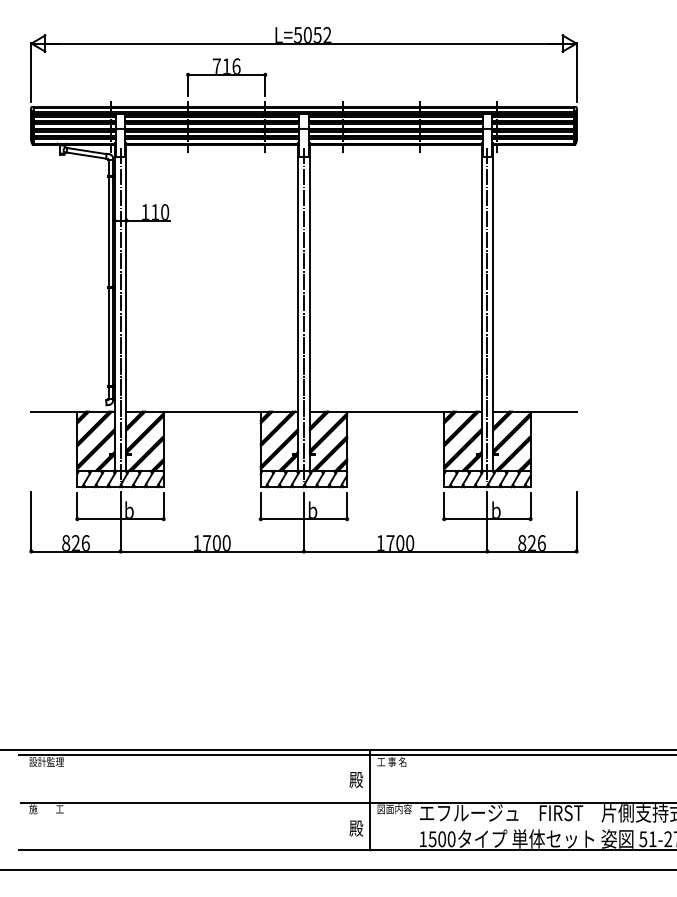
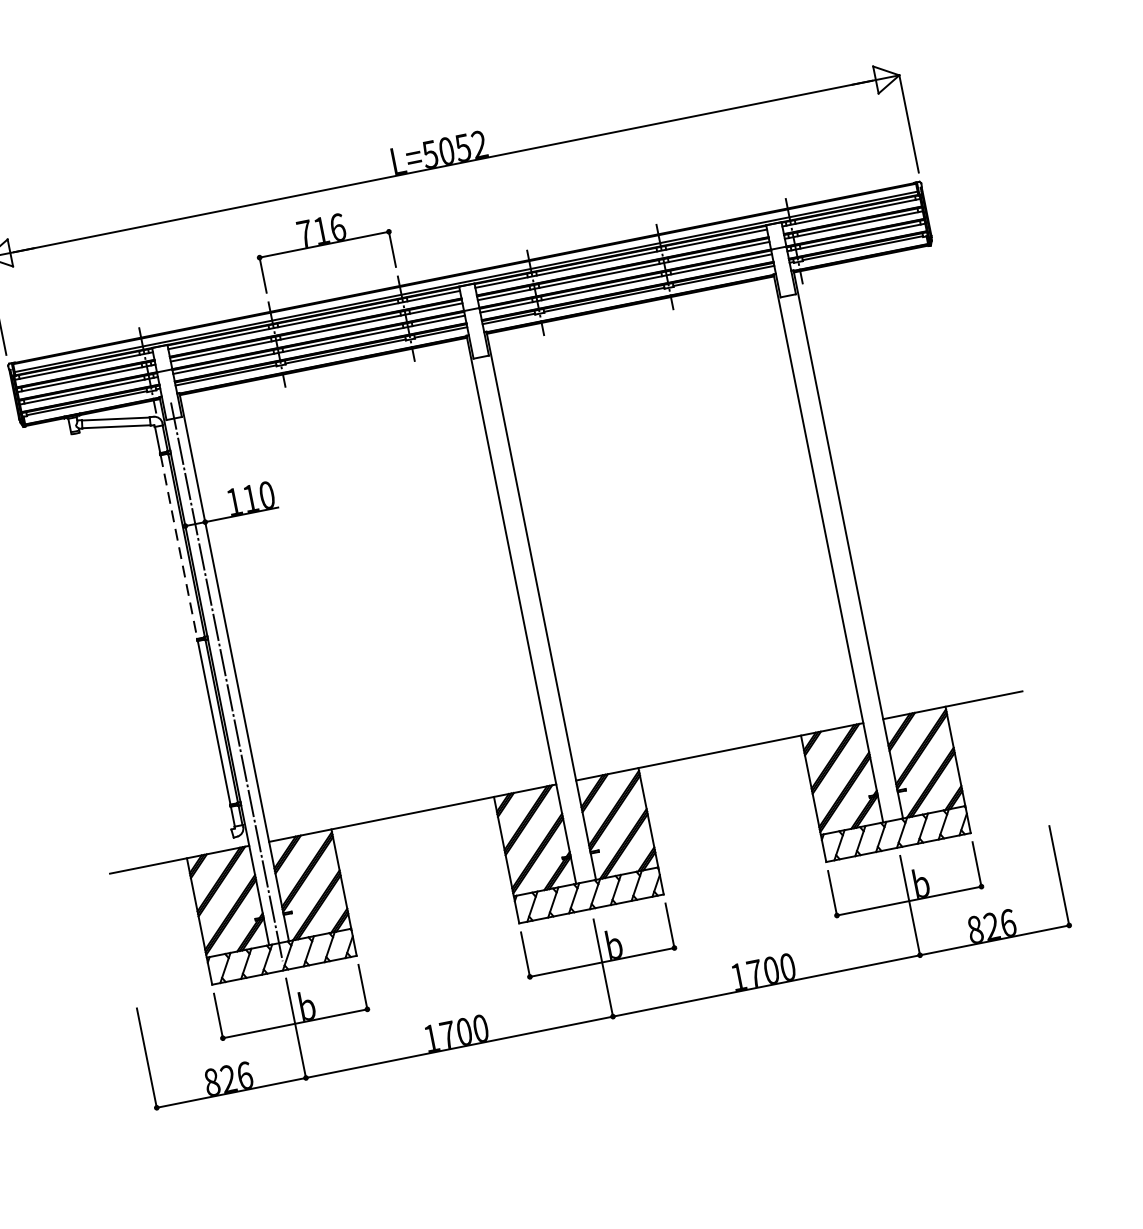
line: (108, 231) -> (178, 546), solid -> dashed
line: (303, 314) -> (532, 620), removed
line: (487, 314) -> (840, 558), removed

